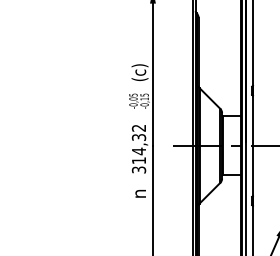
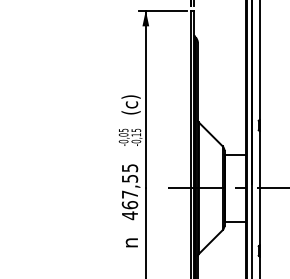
text: (138, 148) -> (129, 191), 314,32 -> 467,55

